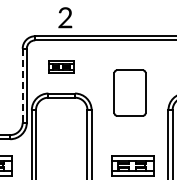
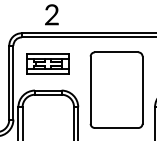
part: (61, 66) -> (48, 63), size x1.67
line: (22, 85) -> (9, 82), dashed -> solid
part: (129, 92) -> (116, 89), size x1.67

